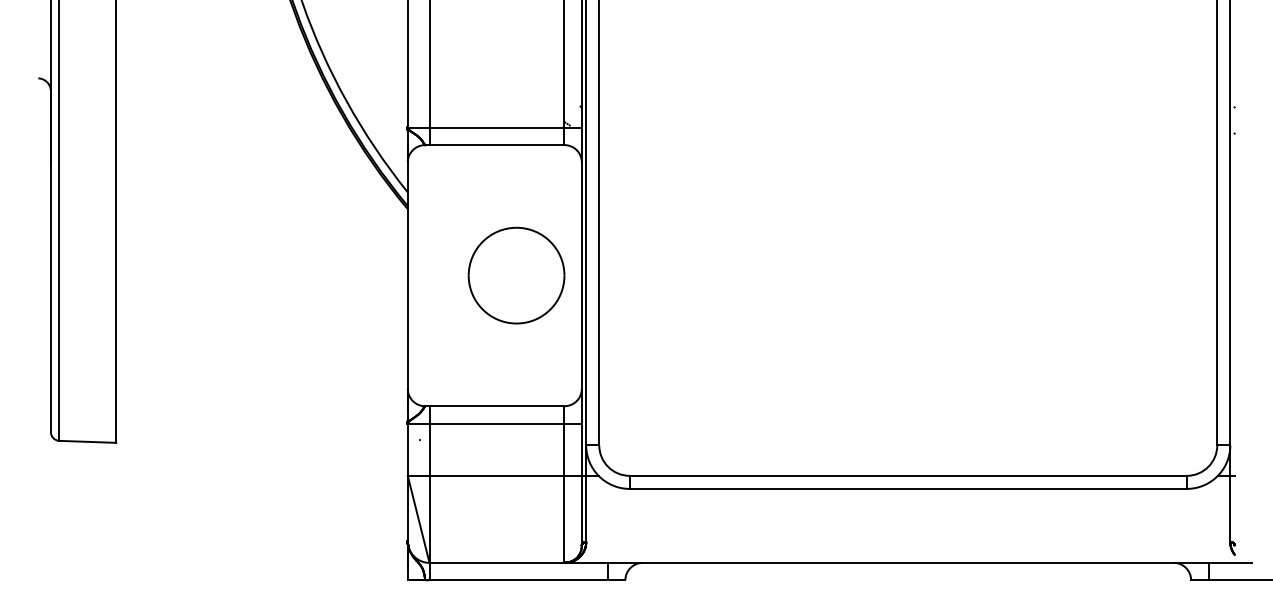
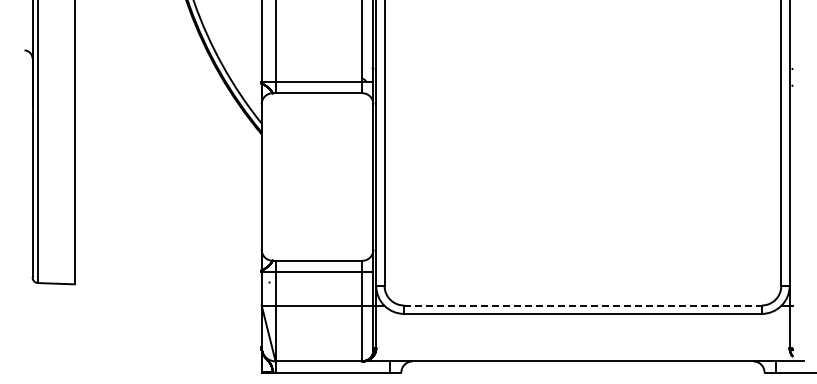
part: (516, 274) -> (331, 176), removed
line: (907, 475) -> (582, 305), solid -> dashed

